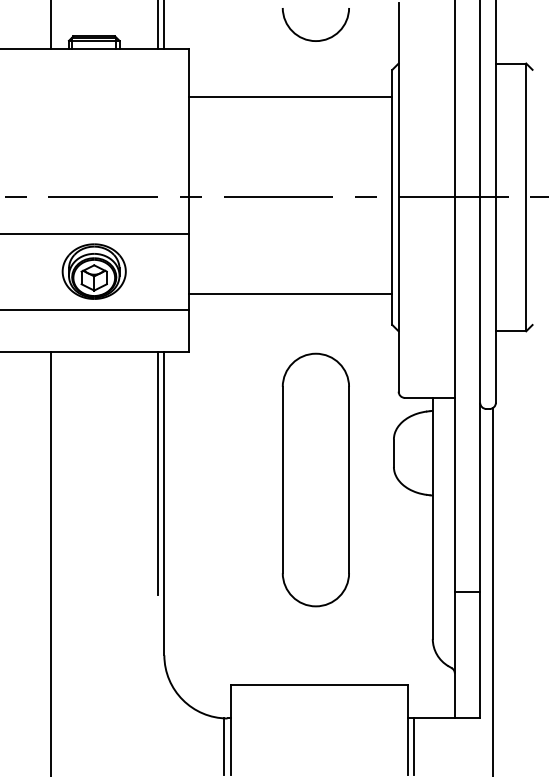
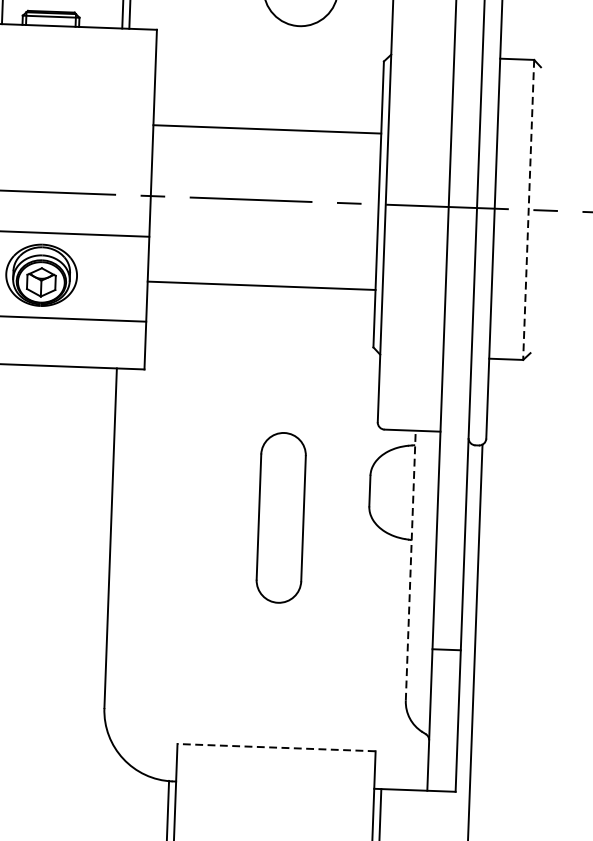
line: (290, 97) -> (267, 129), moved
line: (526, 197) -> (528, 210), solid -> dashed
line: (290, 293) -> (261, 285), moved
line: (158, 473) -> (105, 504), removed
part: (315, 479) -> (280, 517), size x0.6
line: (432, 517) -> (410, 564), solid -> dashed
line: (318, 684) -> (275, 747), solid -> dashed

